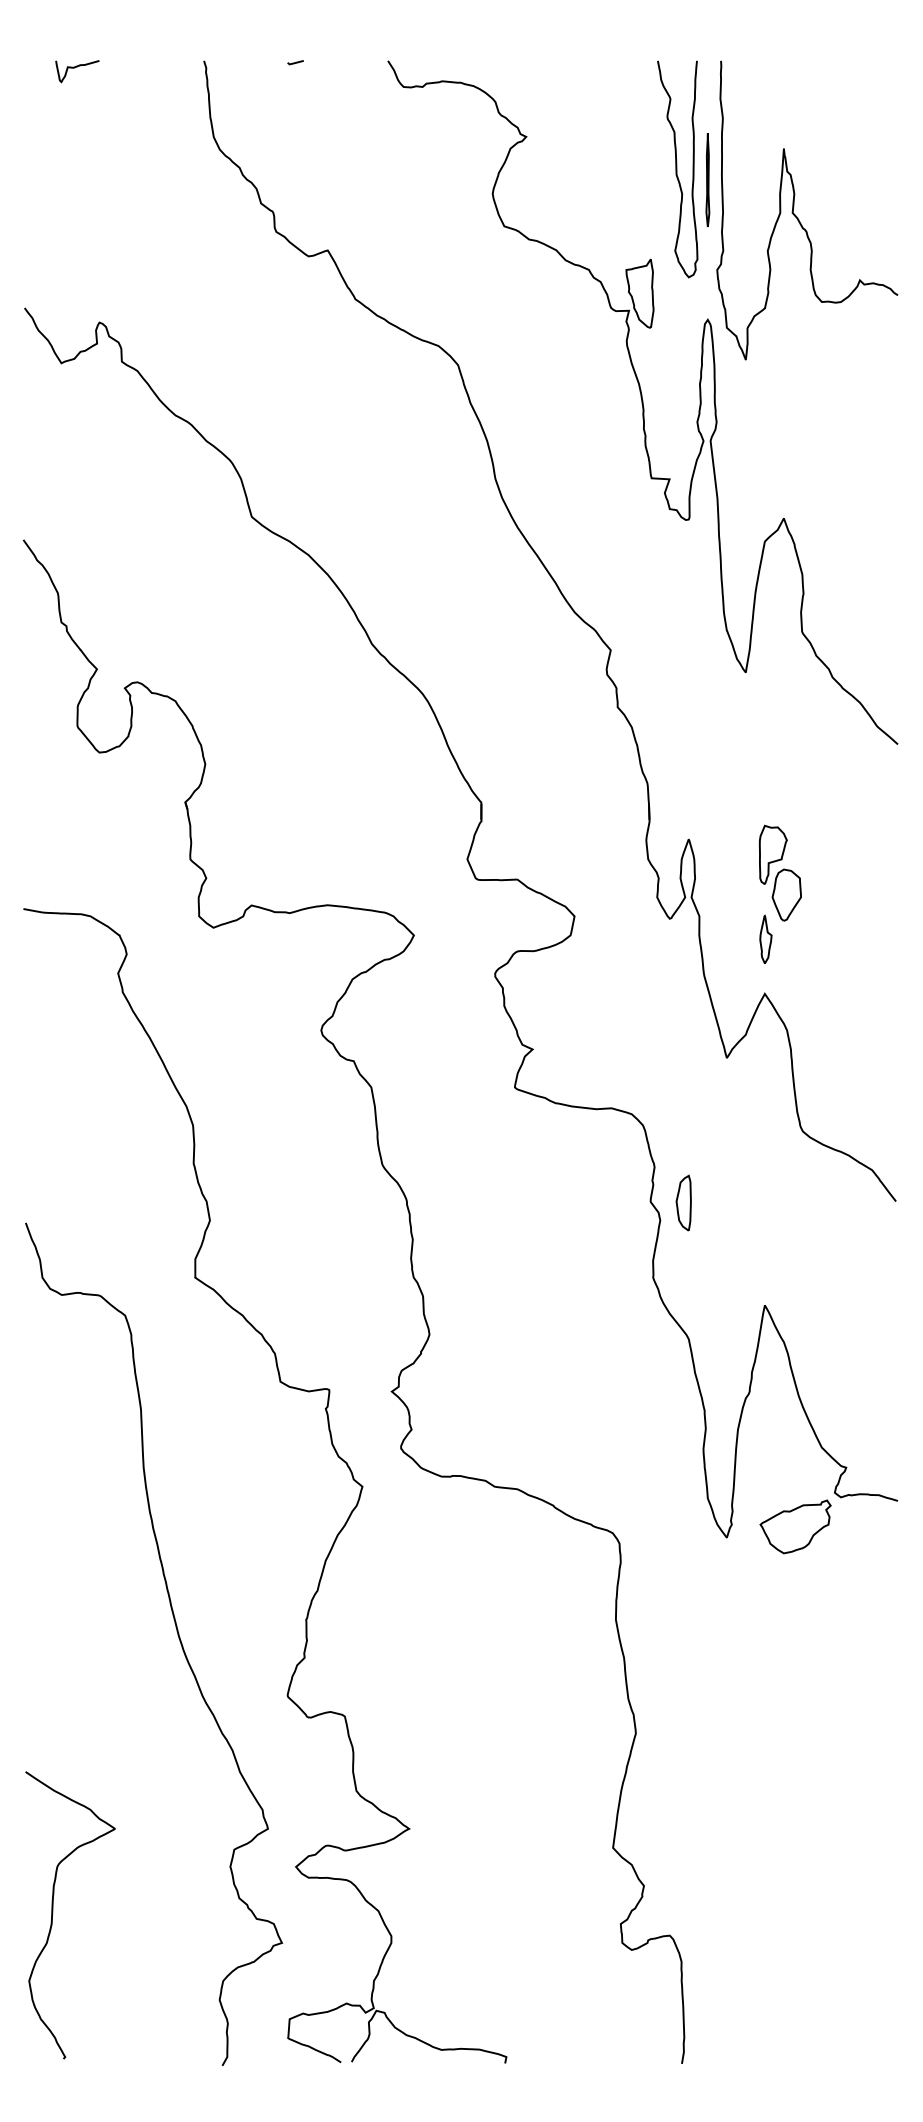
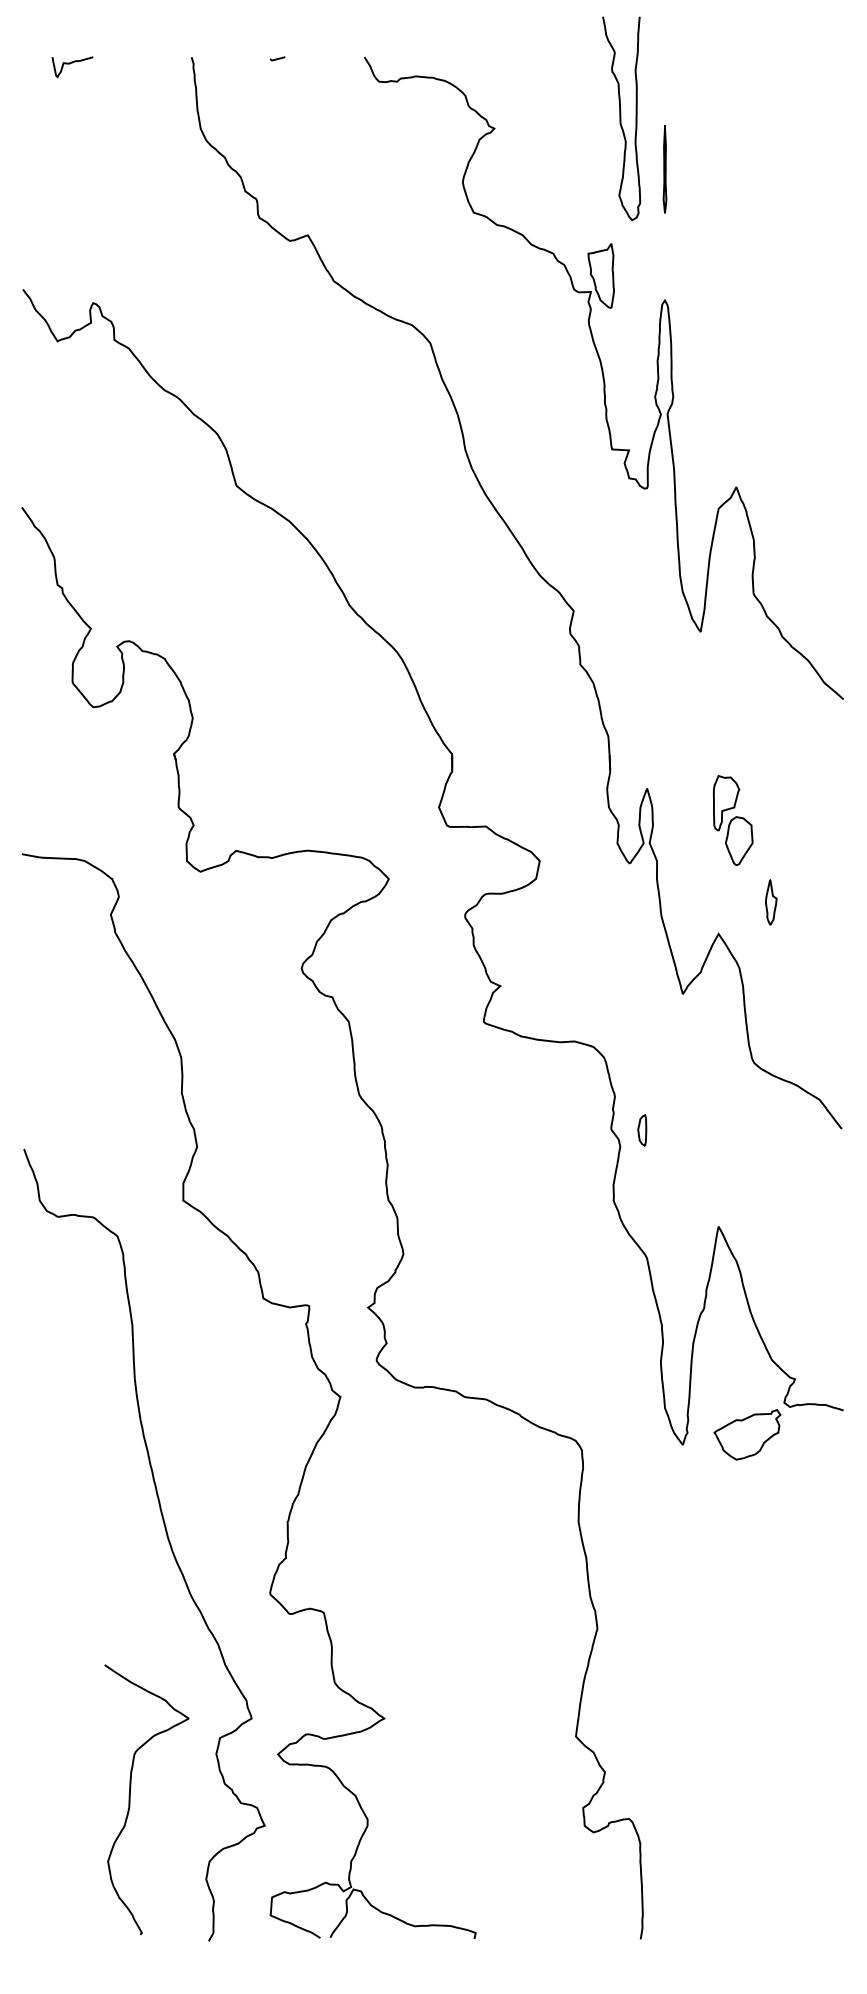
curve: (677, 169) -> (621, 118), moved
curve: (797, 216) -> (749, 203), removed
part: (765, 938) -> (770, 901), moved
part: (683, 1202) -> (642, 1129), size x0.6
curve: (53, 1914) -> (130, 1799), moved

